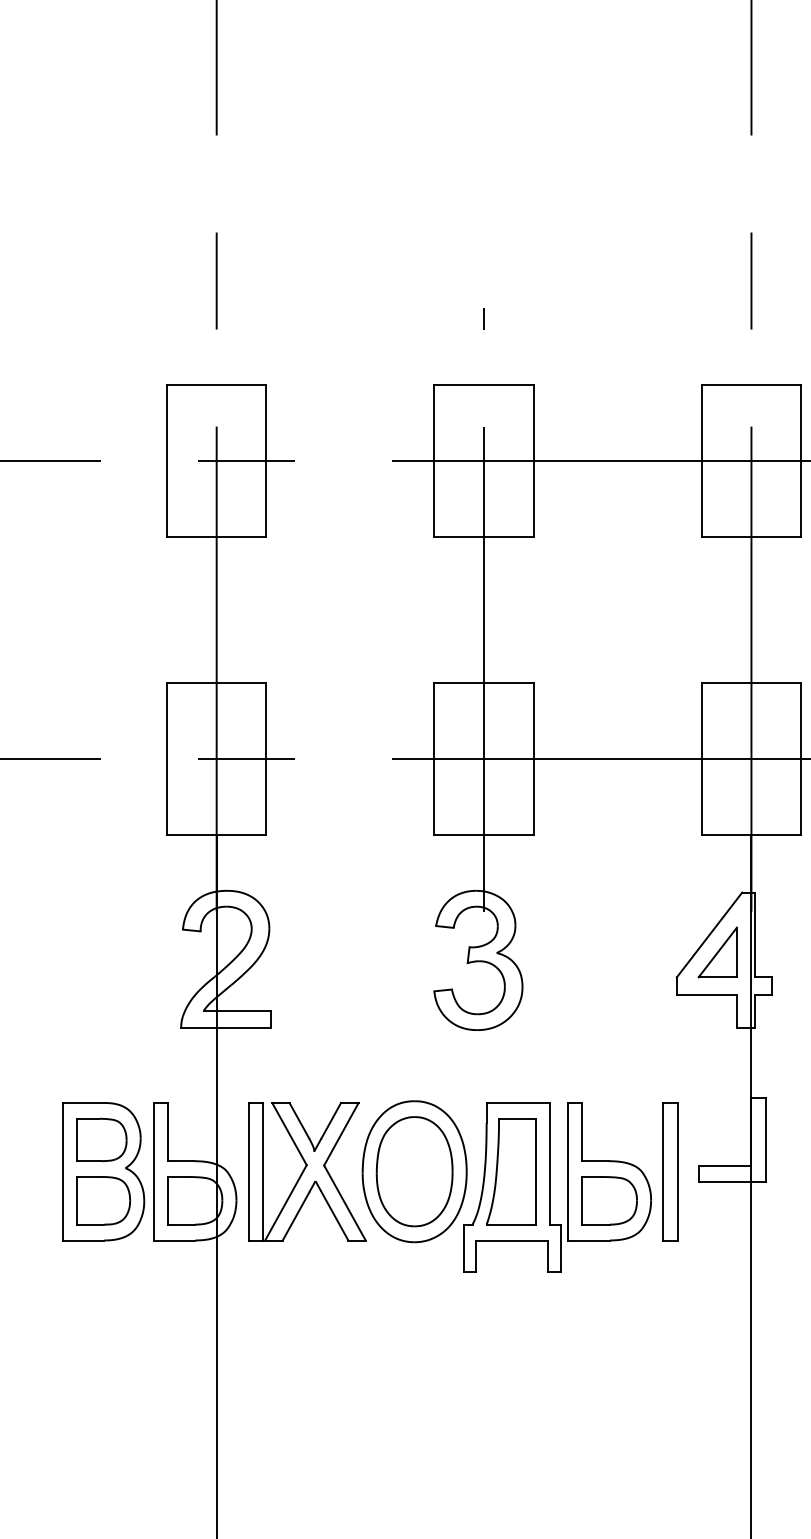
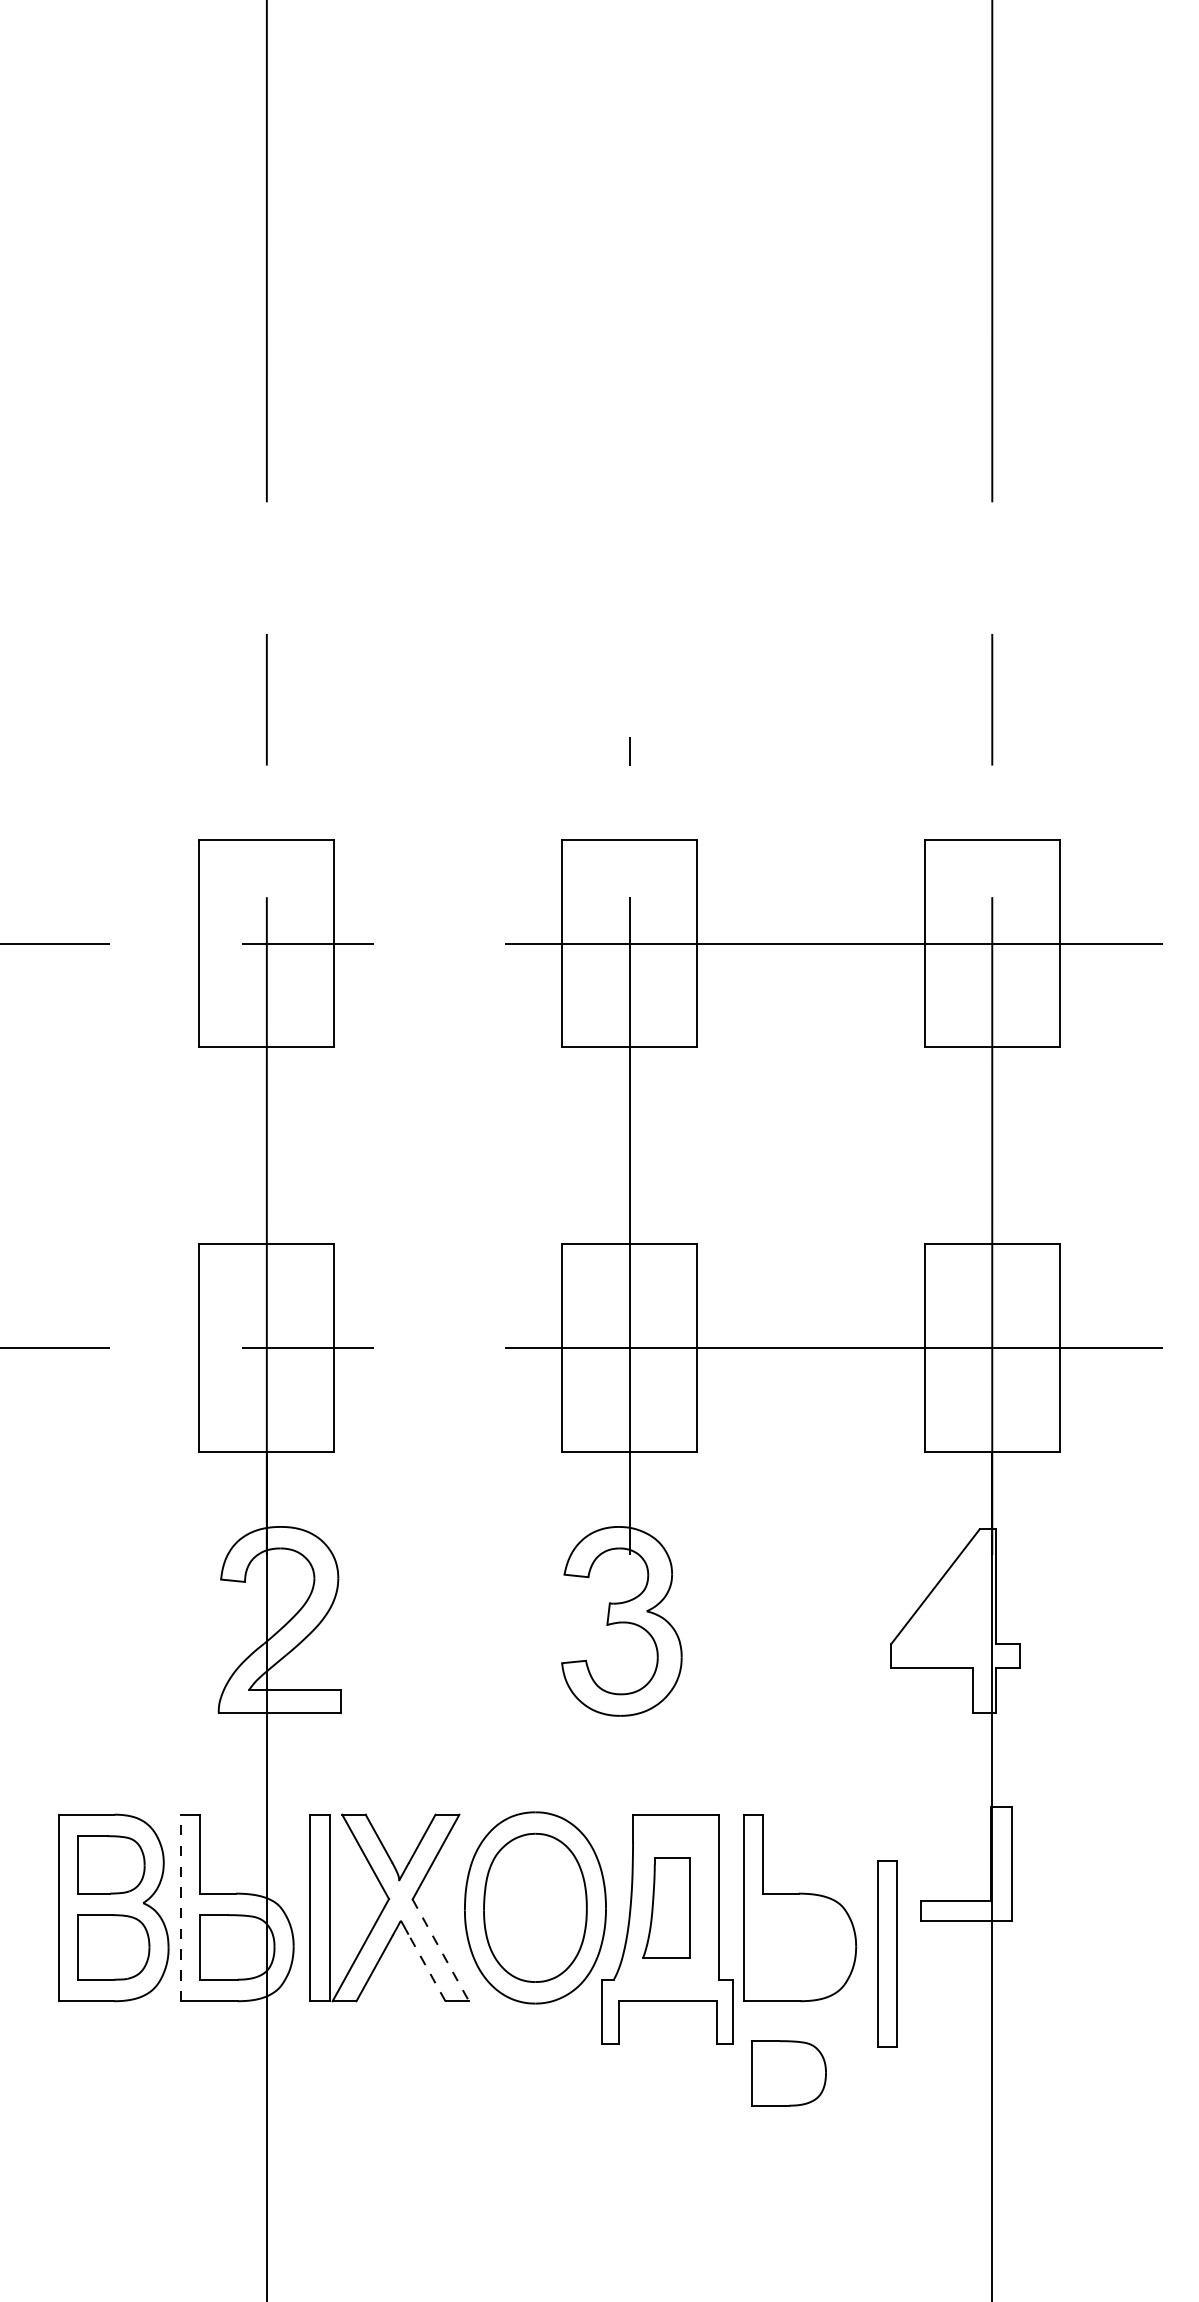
part: (717, 952) -> (946, 1610), removed
line: (153, 1171) -> (181, 1907), solid -> dashed
part: (511, 1171) -> (666, 1907), size x0.7
part: (670, 1171) -> (887, 1953), moved
part: (609, 1200) -> (788, 2073), moved
line: (345, 1203) -> (441, 1950), solid -> dashed
line: (334, 1215) -> (426, 1967), solid -> dashed

